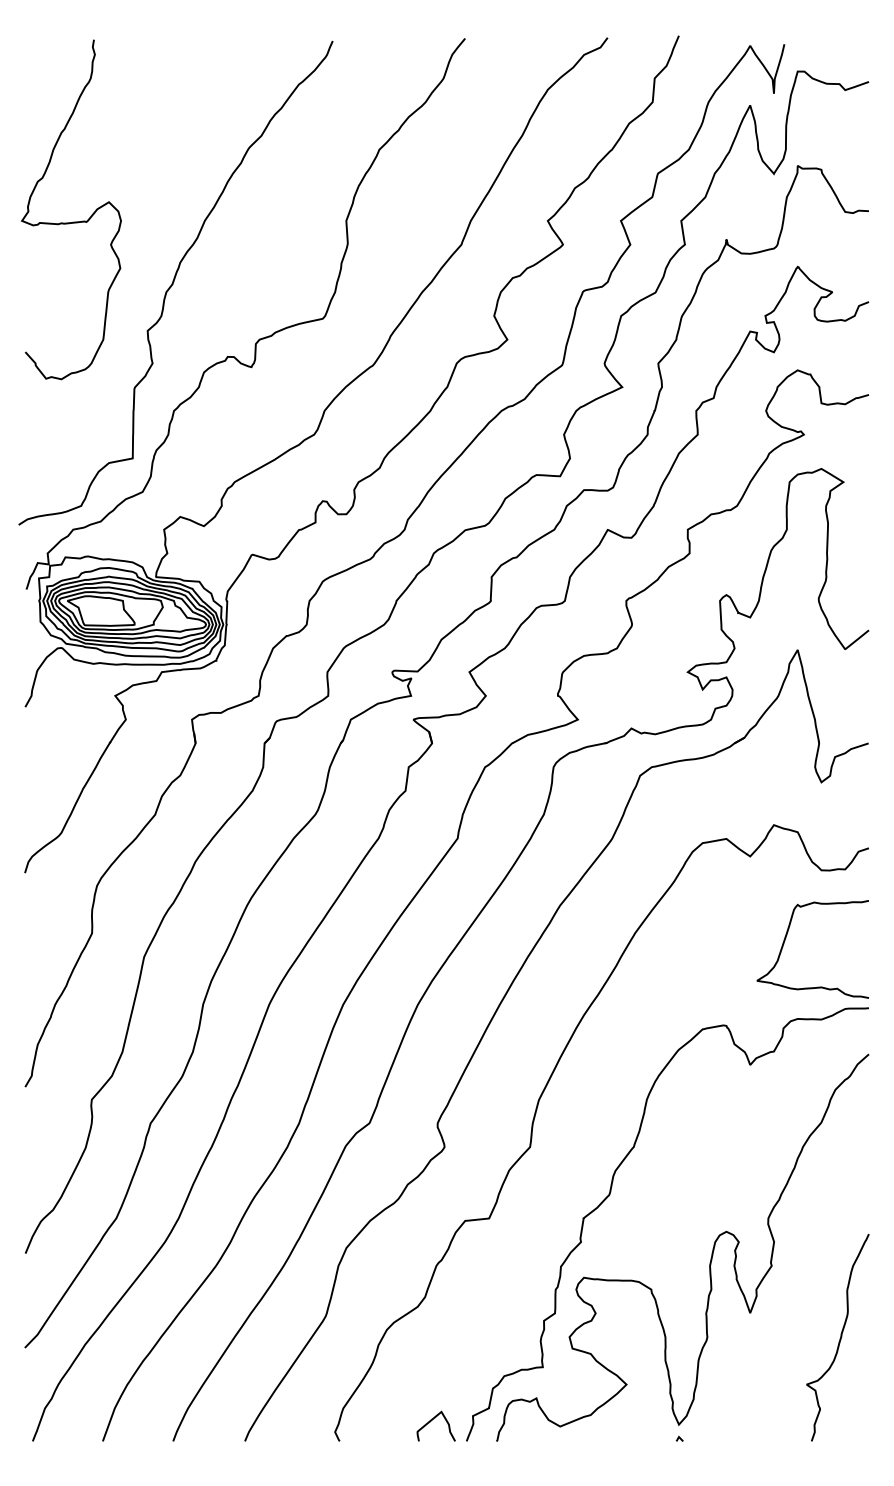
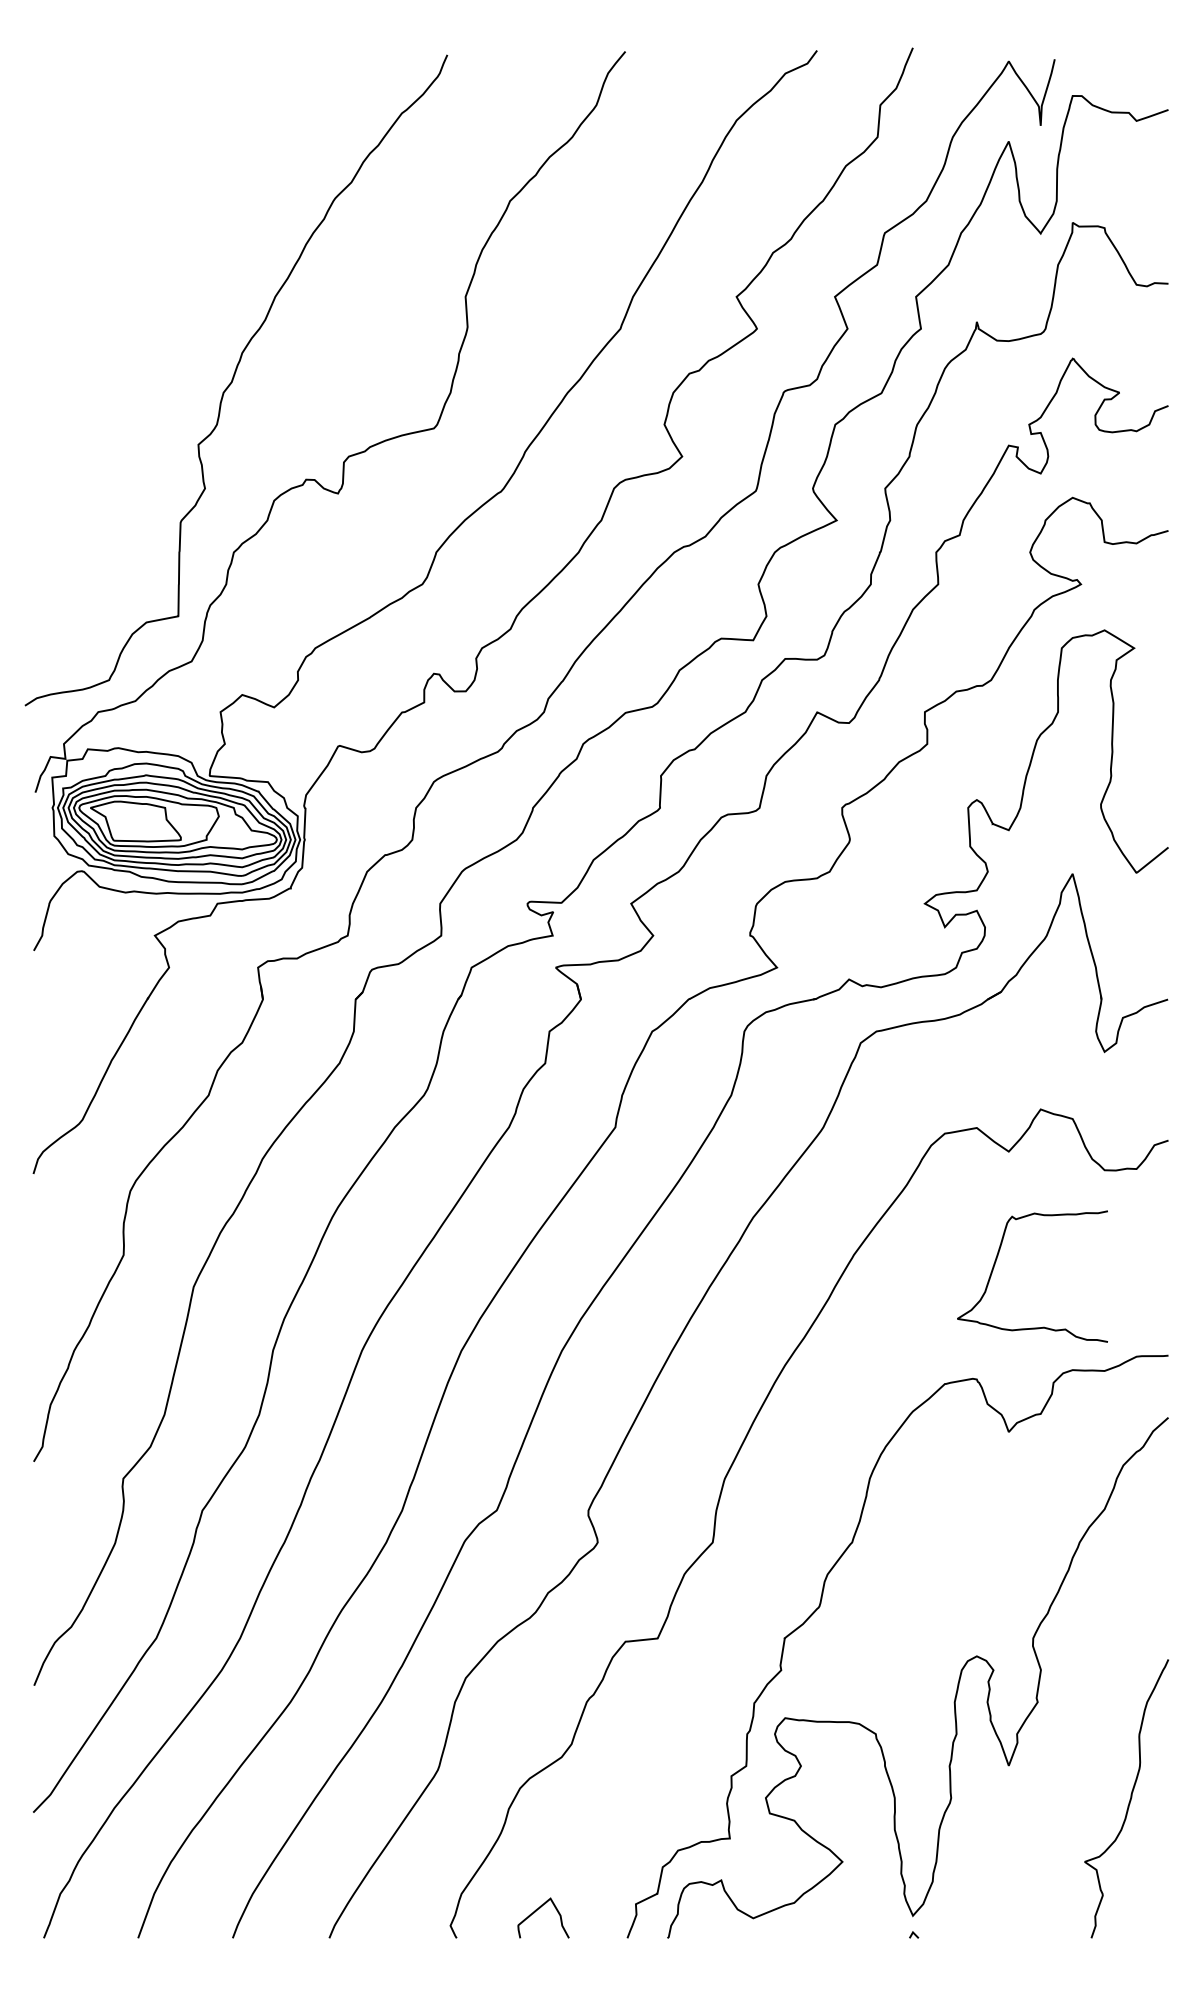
curve: (73, 221) -> (98, 297), removed
curve: (785, 941) -> (995, 1265), moved
curve: (431, 1421) -> (537, 1911), moved

